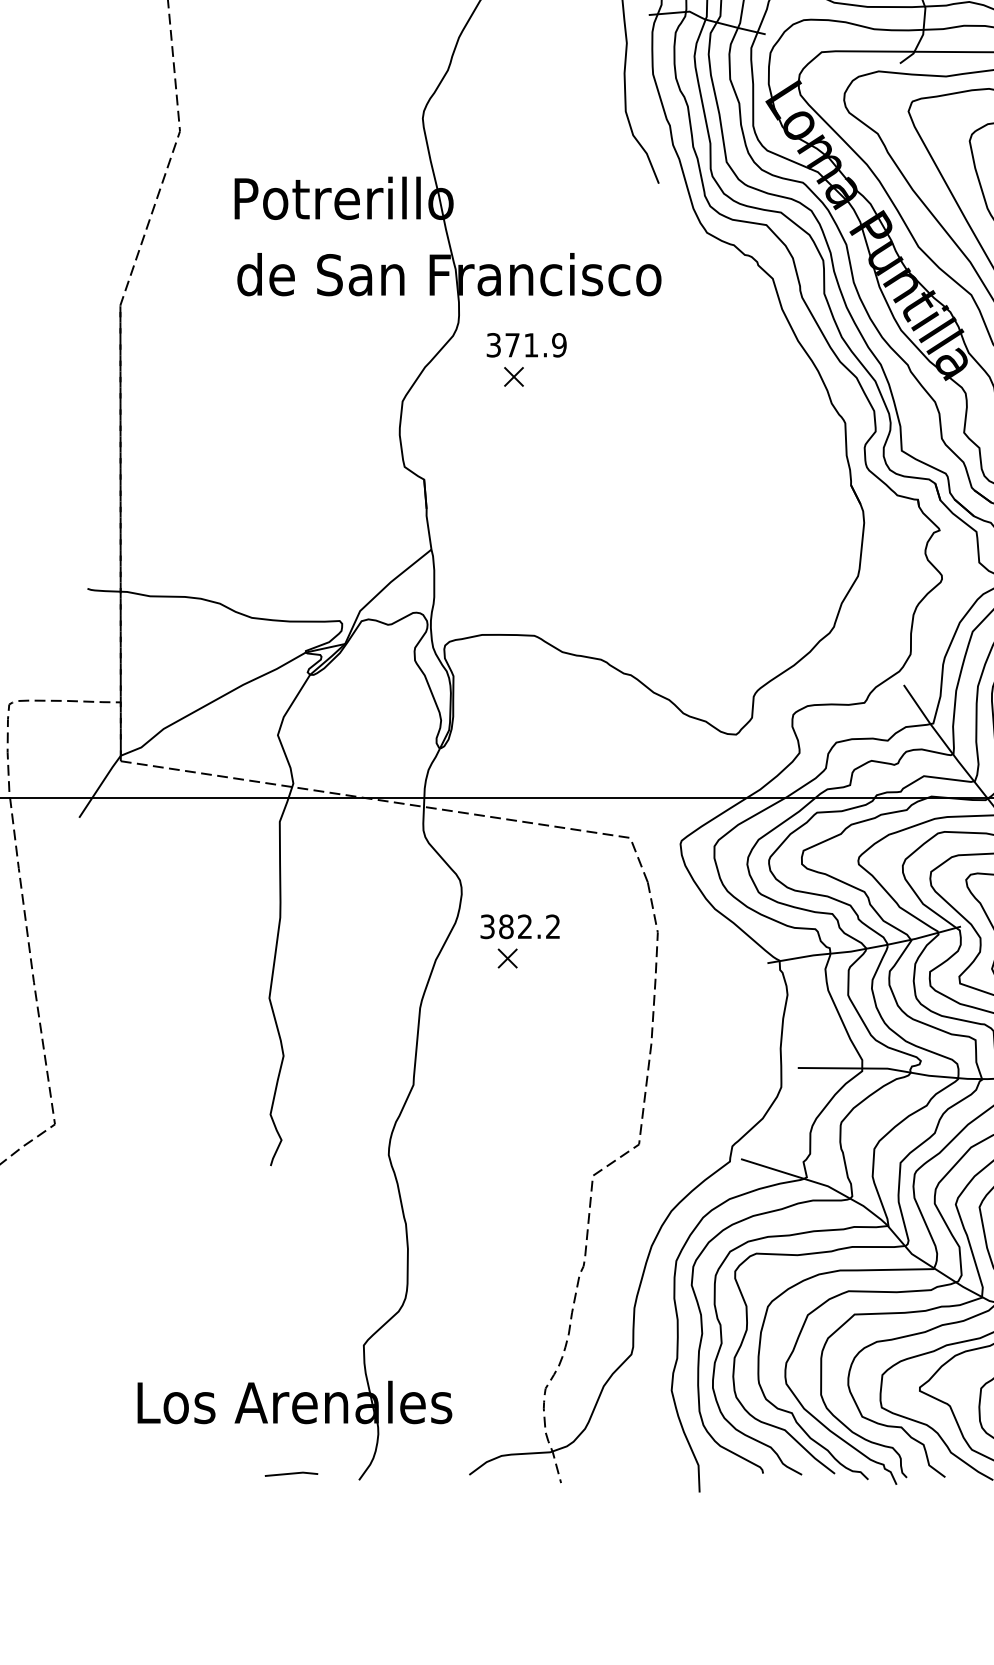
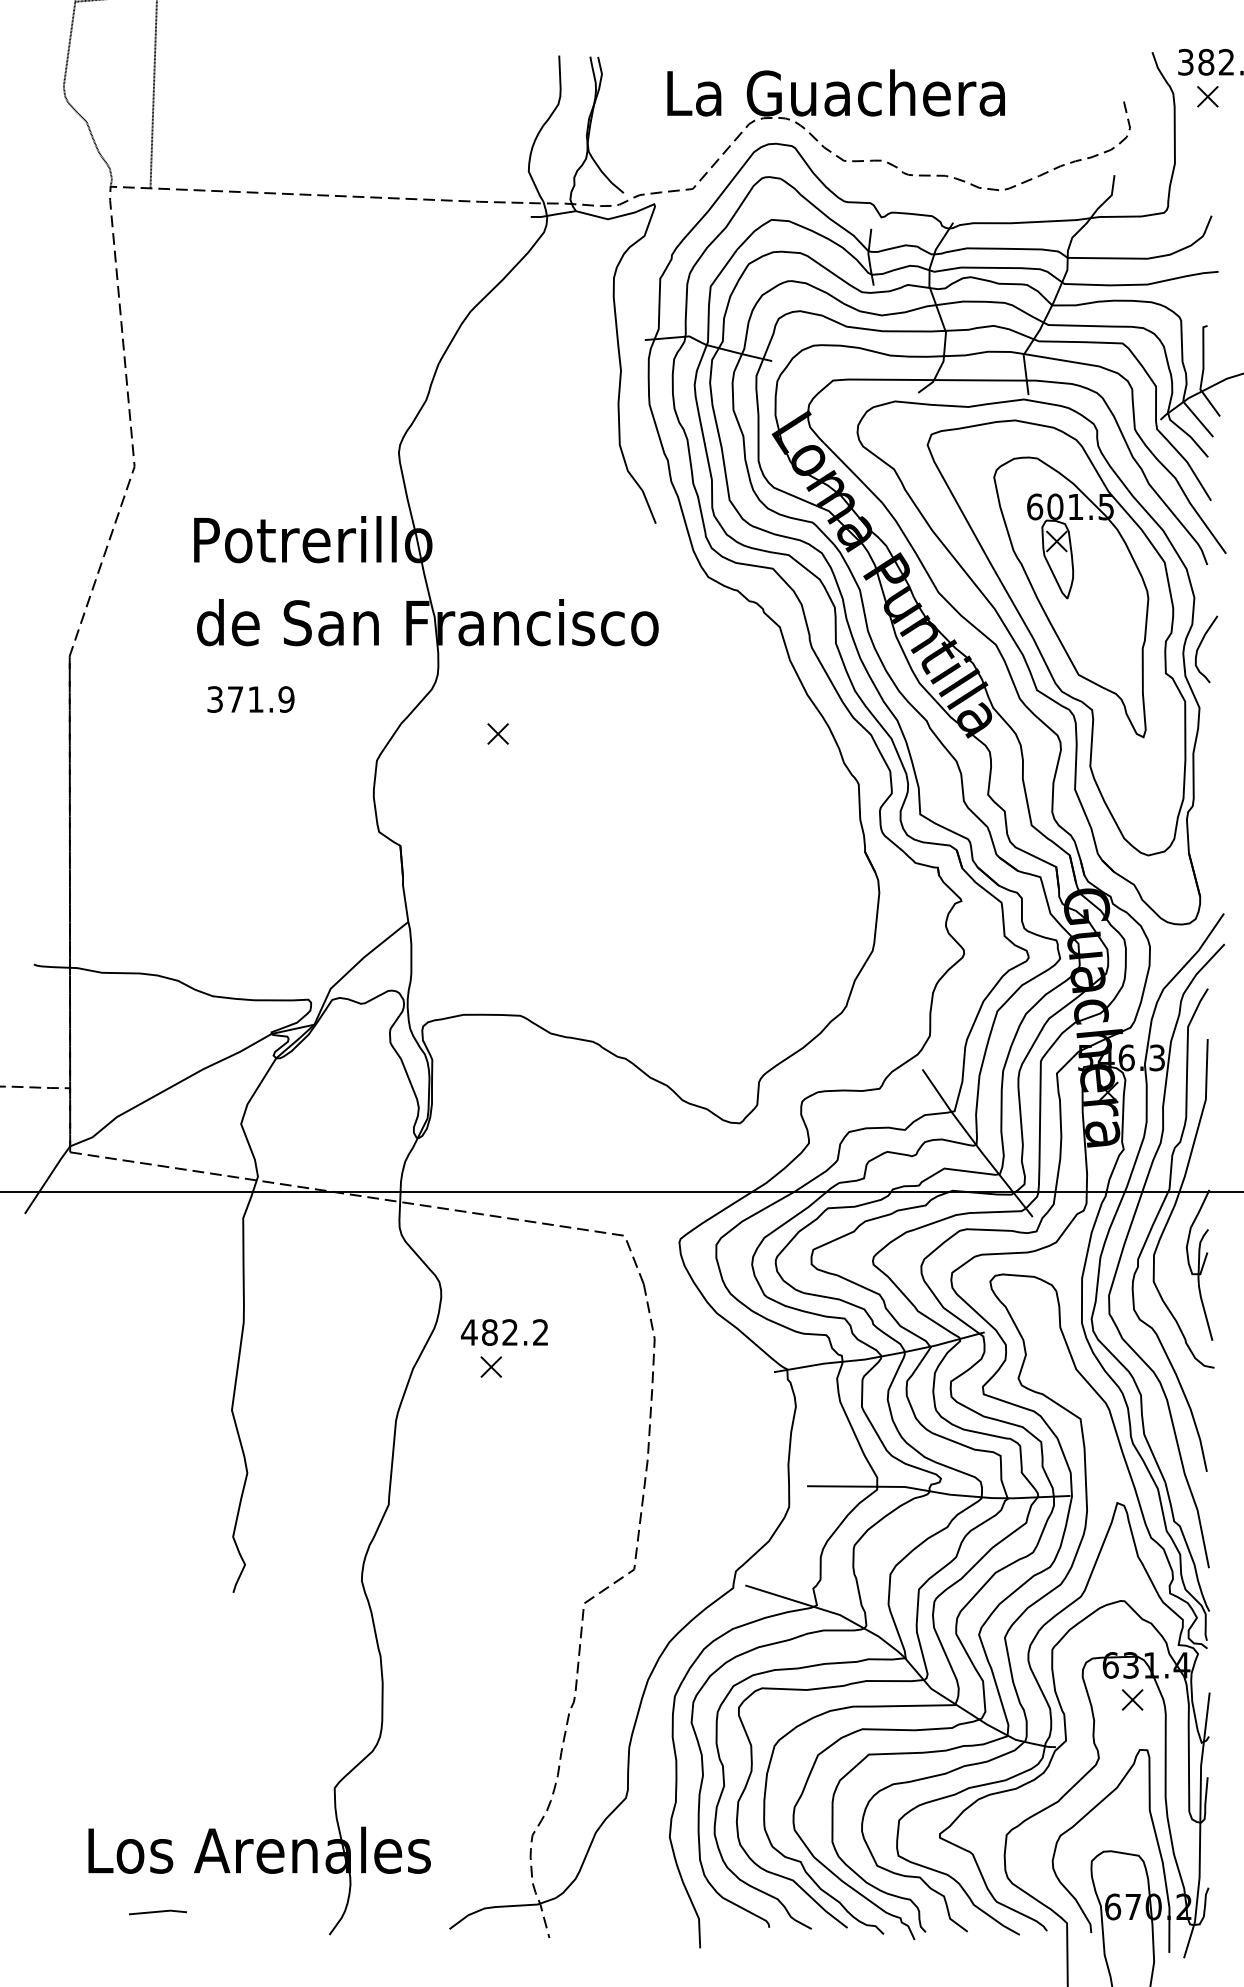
text: (526, 345) -> (250, 699), moved
text: (486, 926) -> (468, 1332), 382.2 -> 482.2
line: (291, 1474) -> (157, 1912), moved

